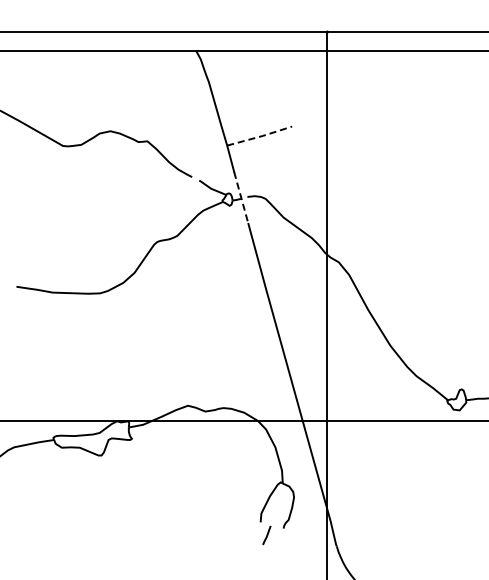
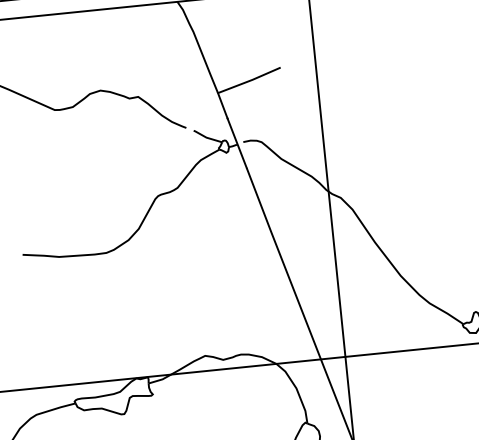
line: (260, 136) -> (250, 80), dashed -> solid
line: (241, 198) -> (237, 144), dashed -> solid

